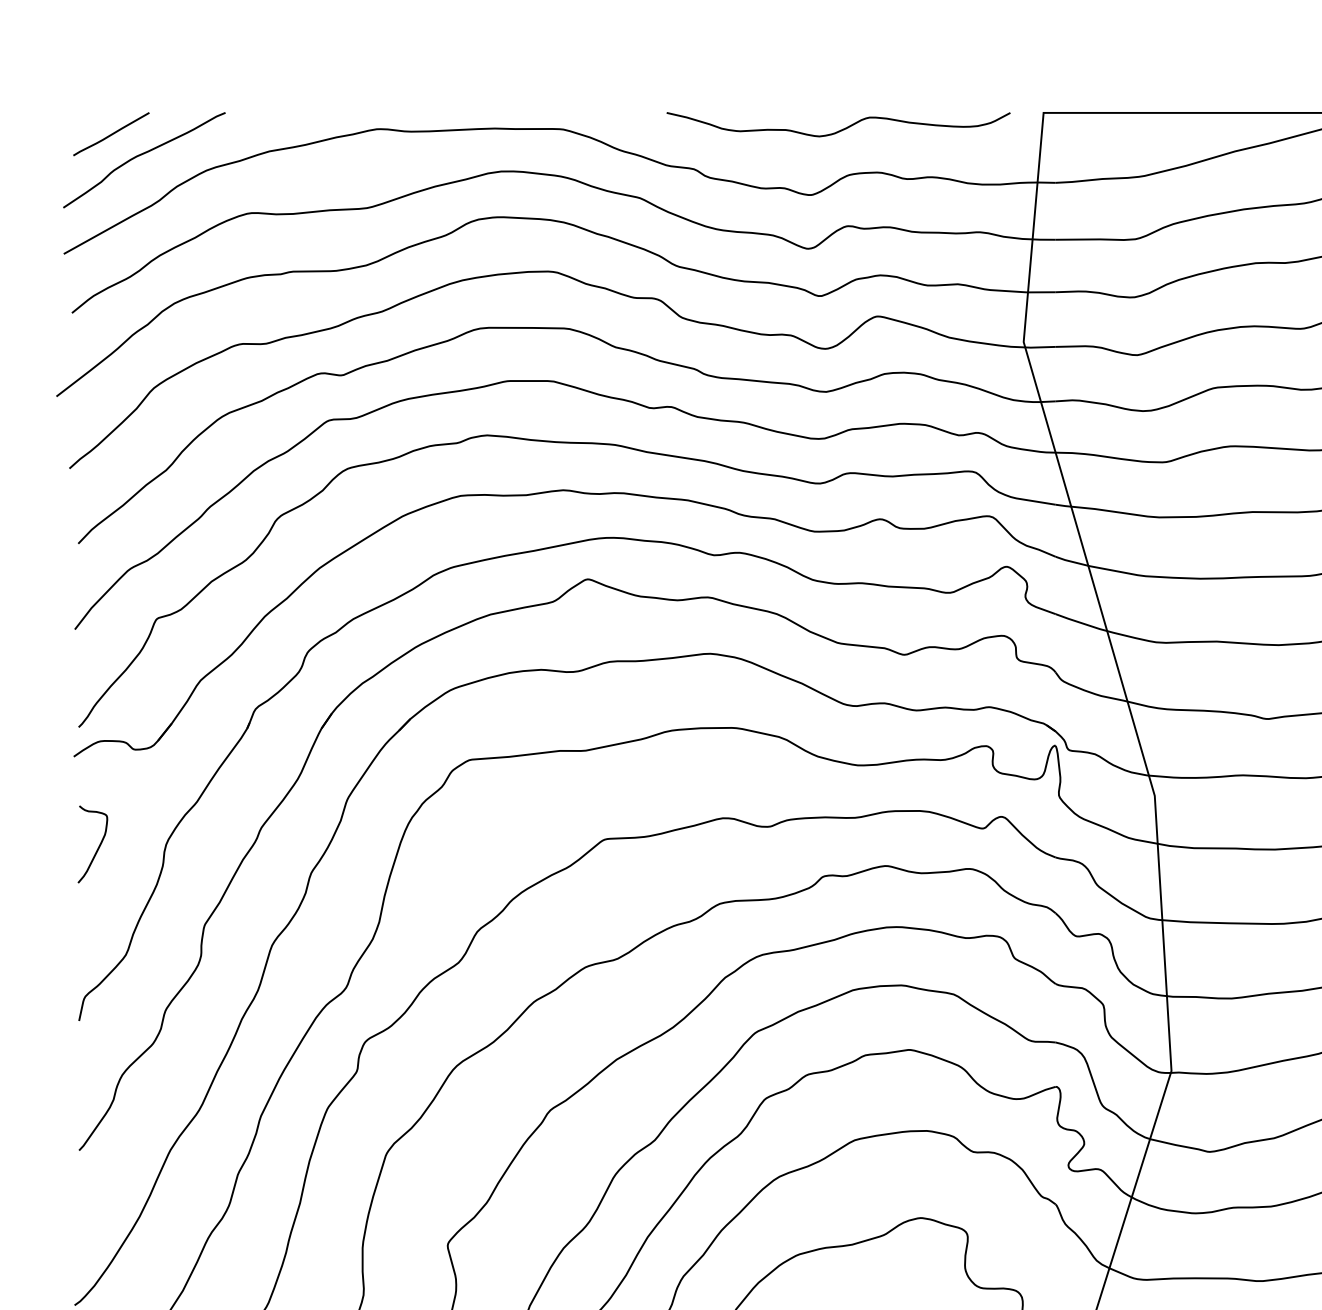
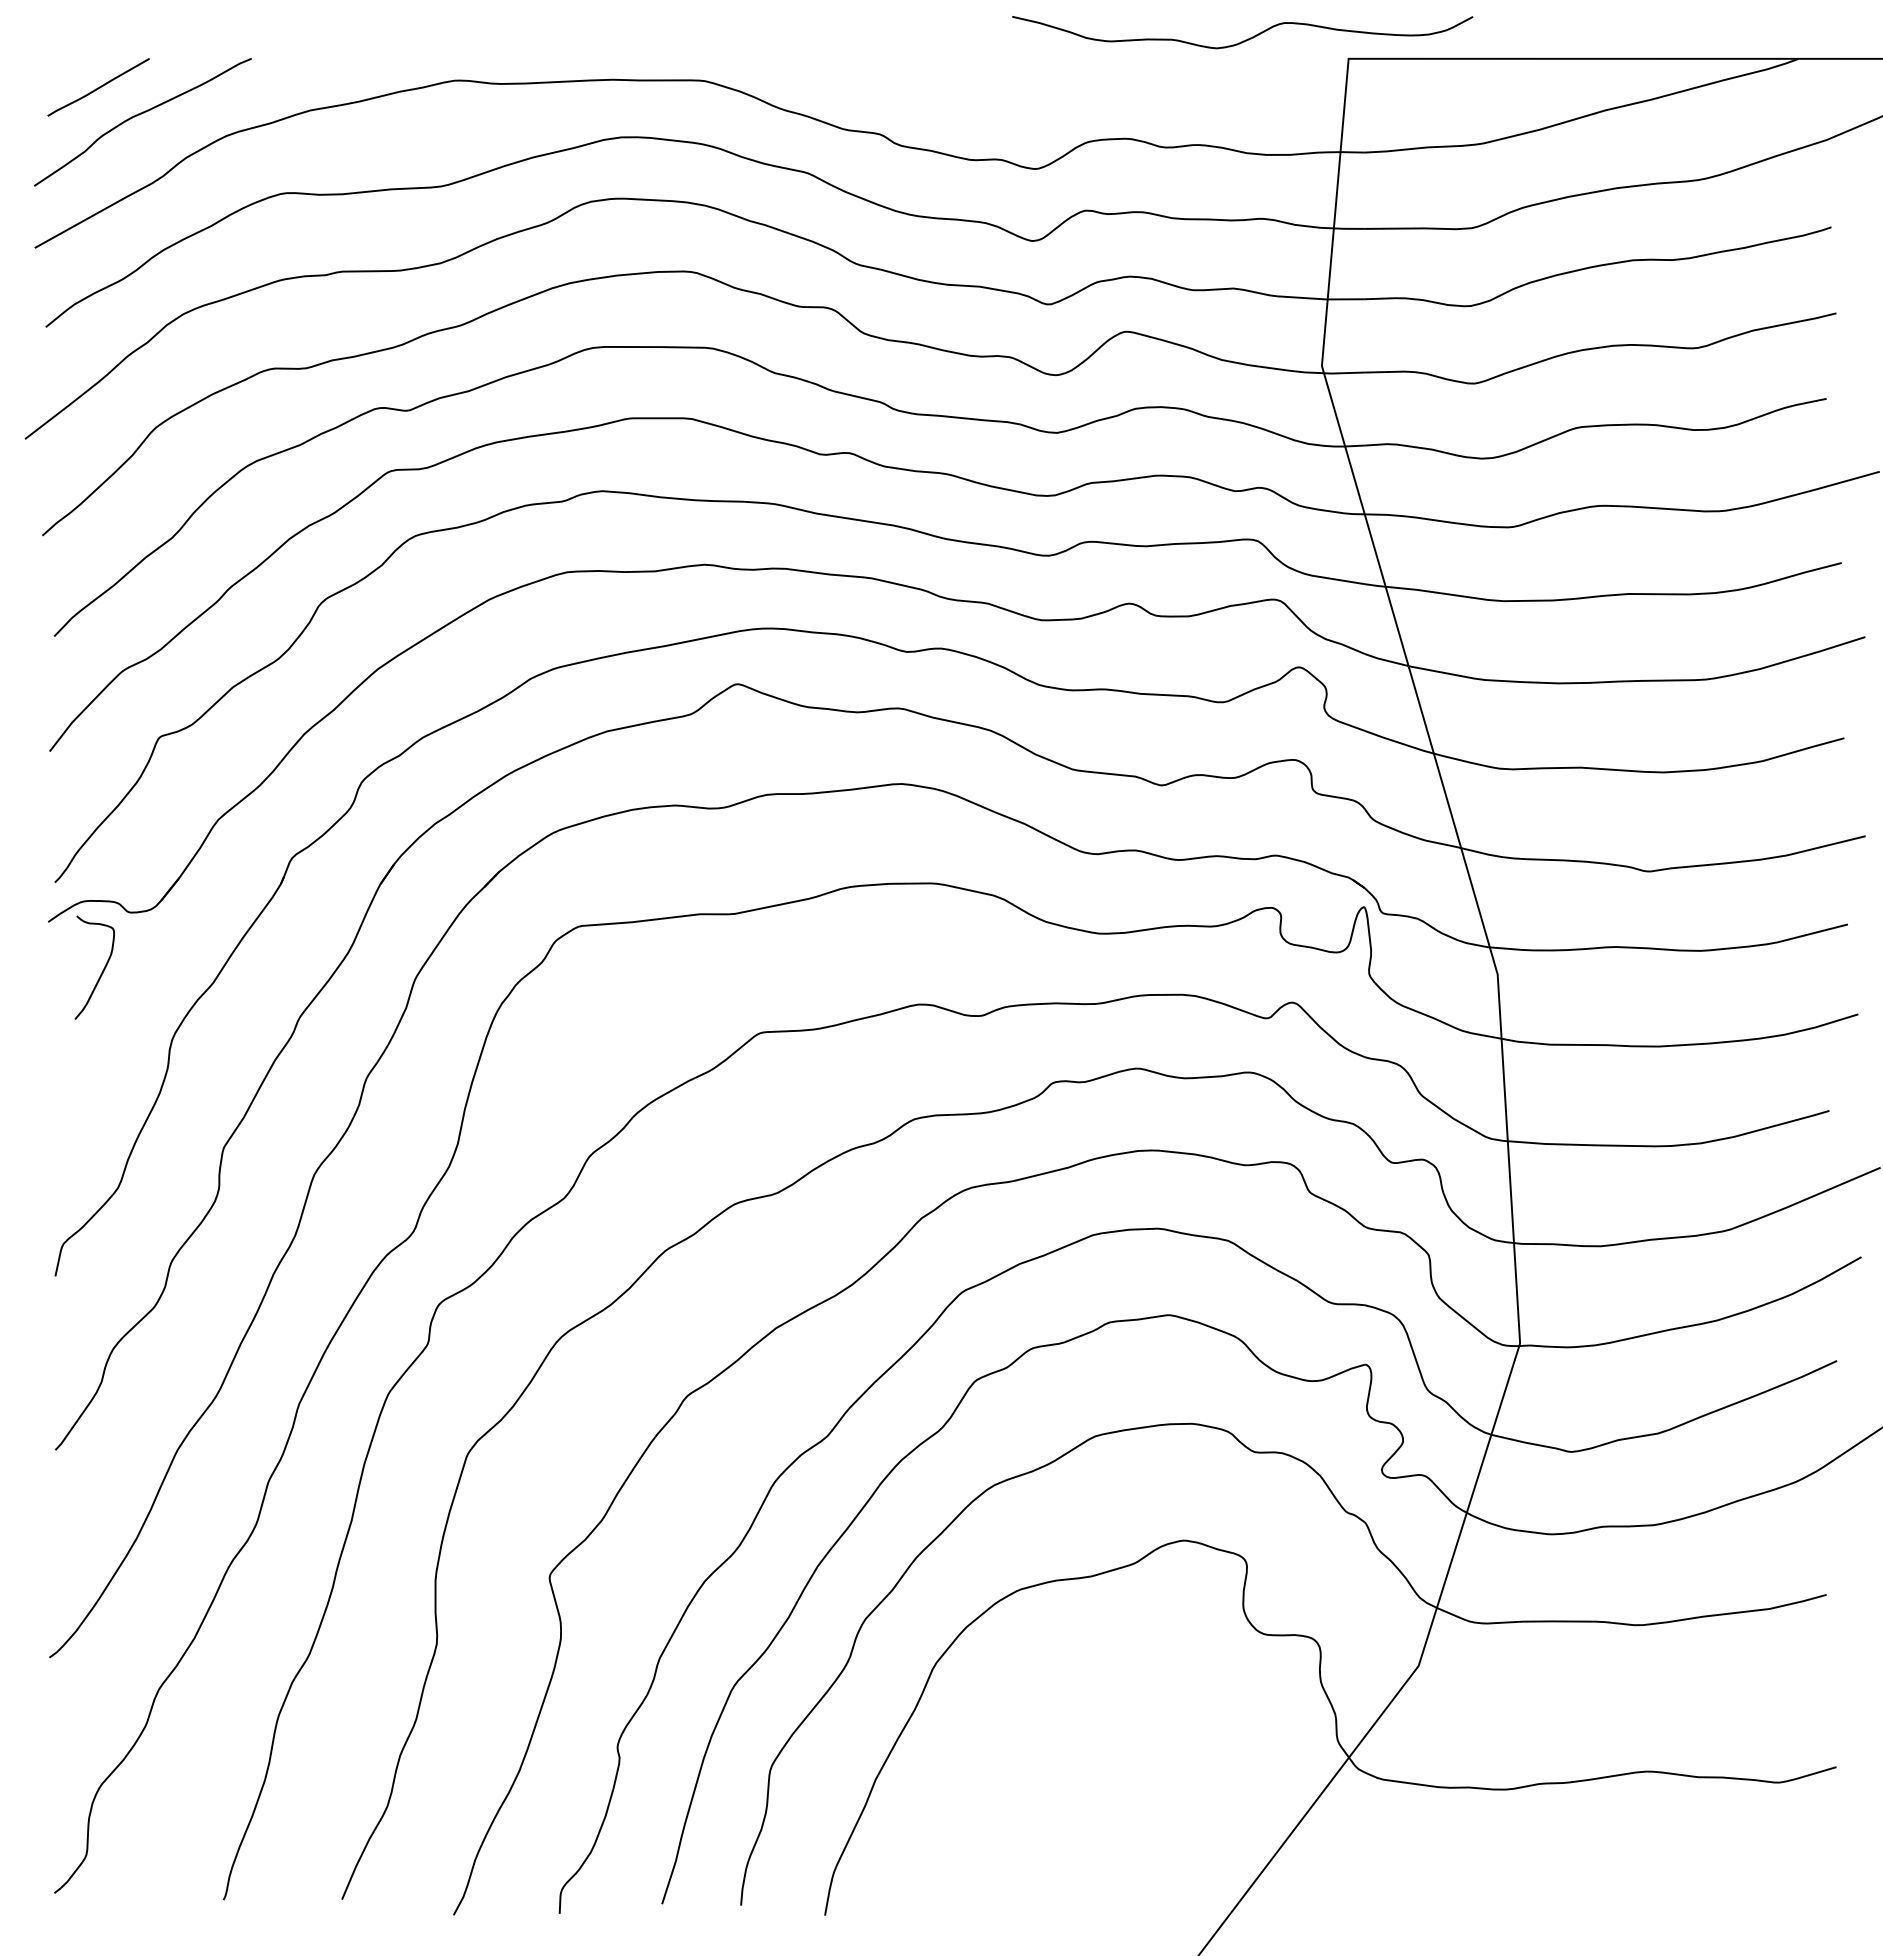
curve: (840, 129) -> (1245, 39), moved
curve: (98, 846) -> (102, 970), moved

